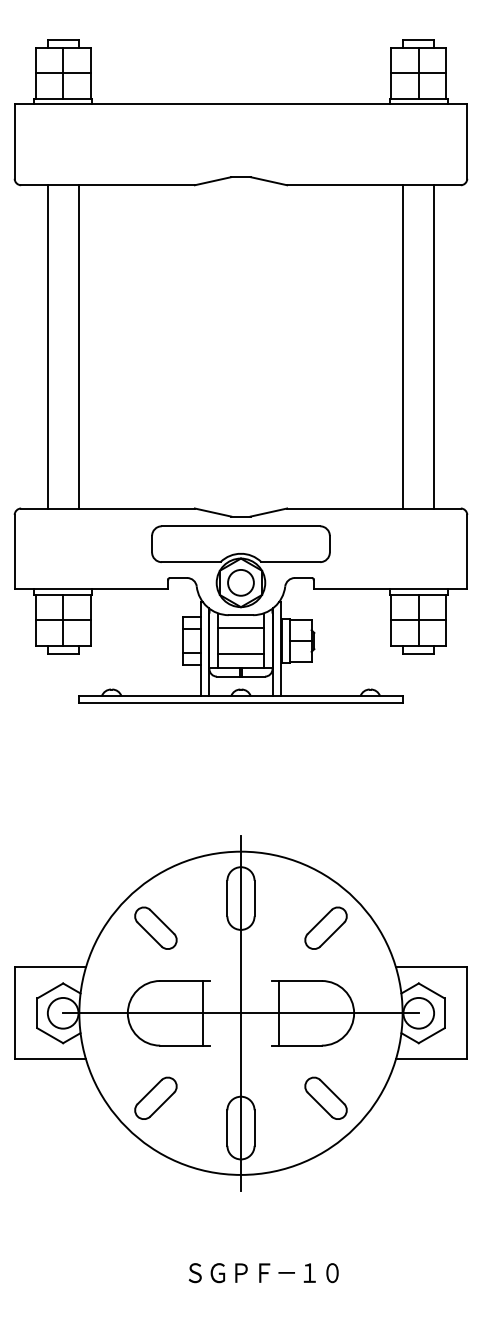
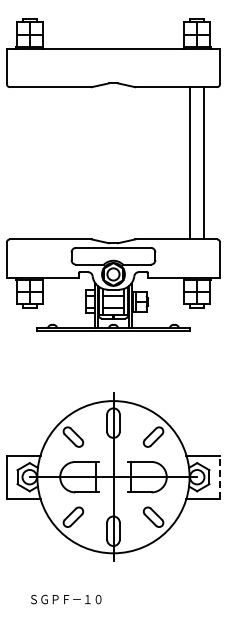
line: (47, 347) -> (22, 163), removed
line: (77, 347) -> (36, 163), removed
line: (468, 1013) -> (220, 477), solid -> dashed
text: (264, 1272) -> (66, 599), moved

